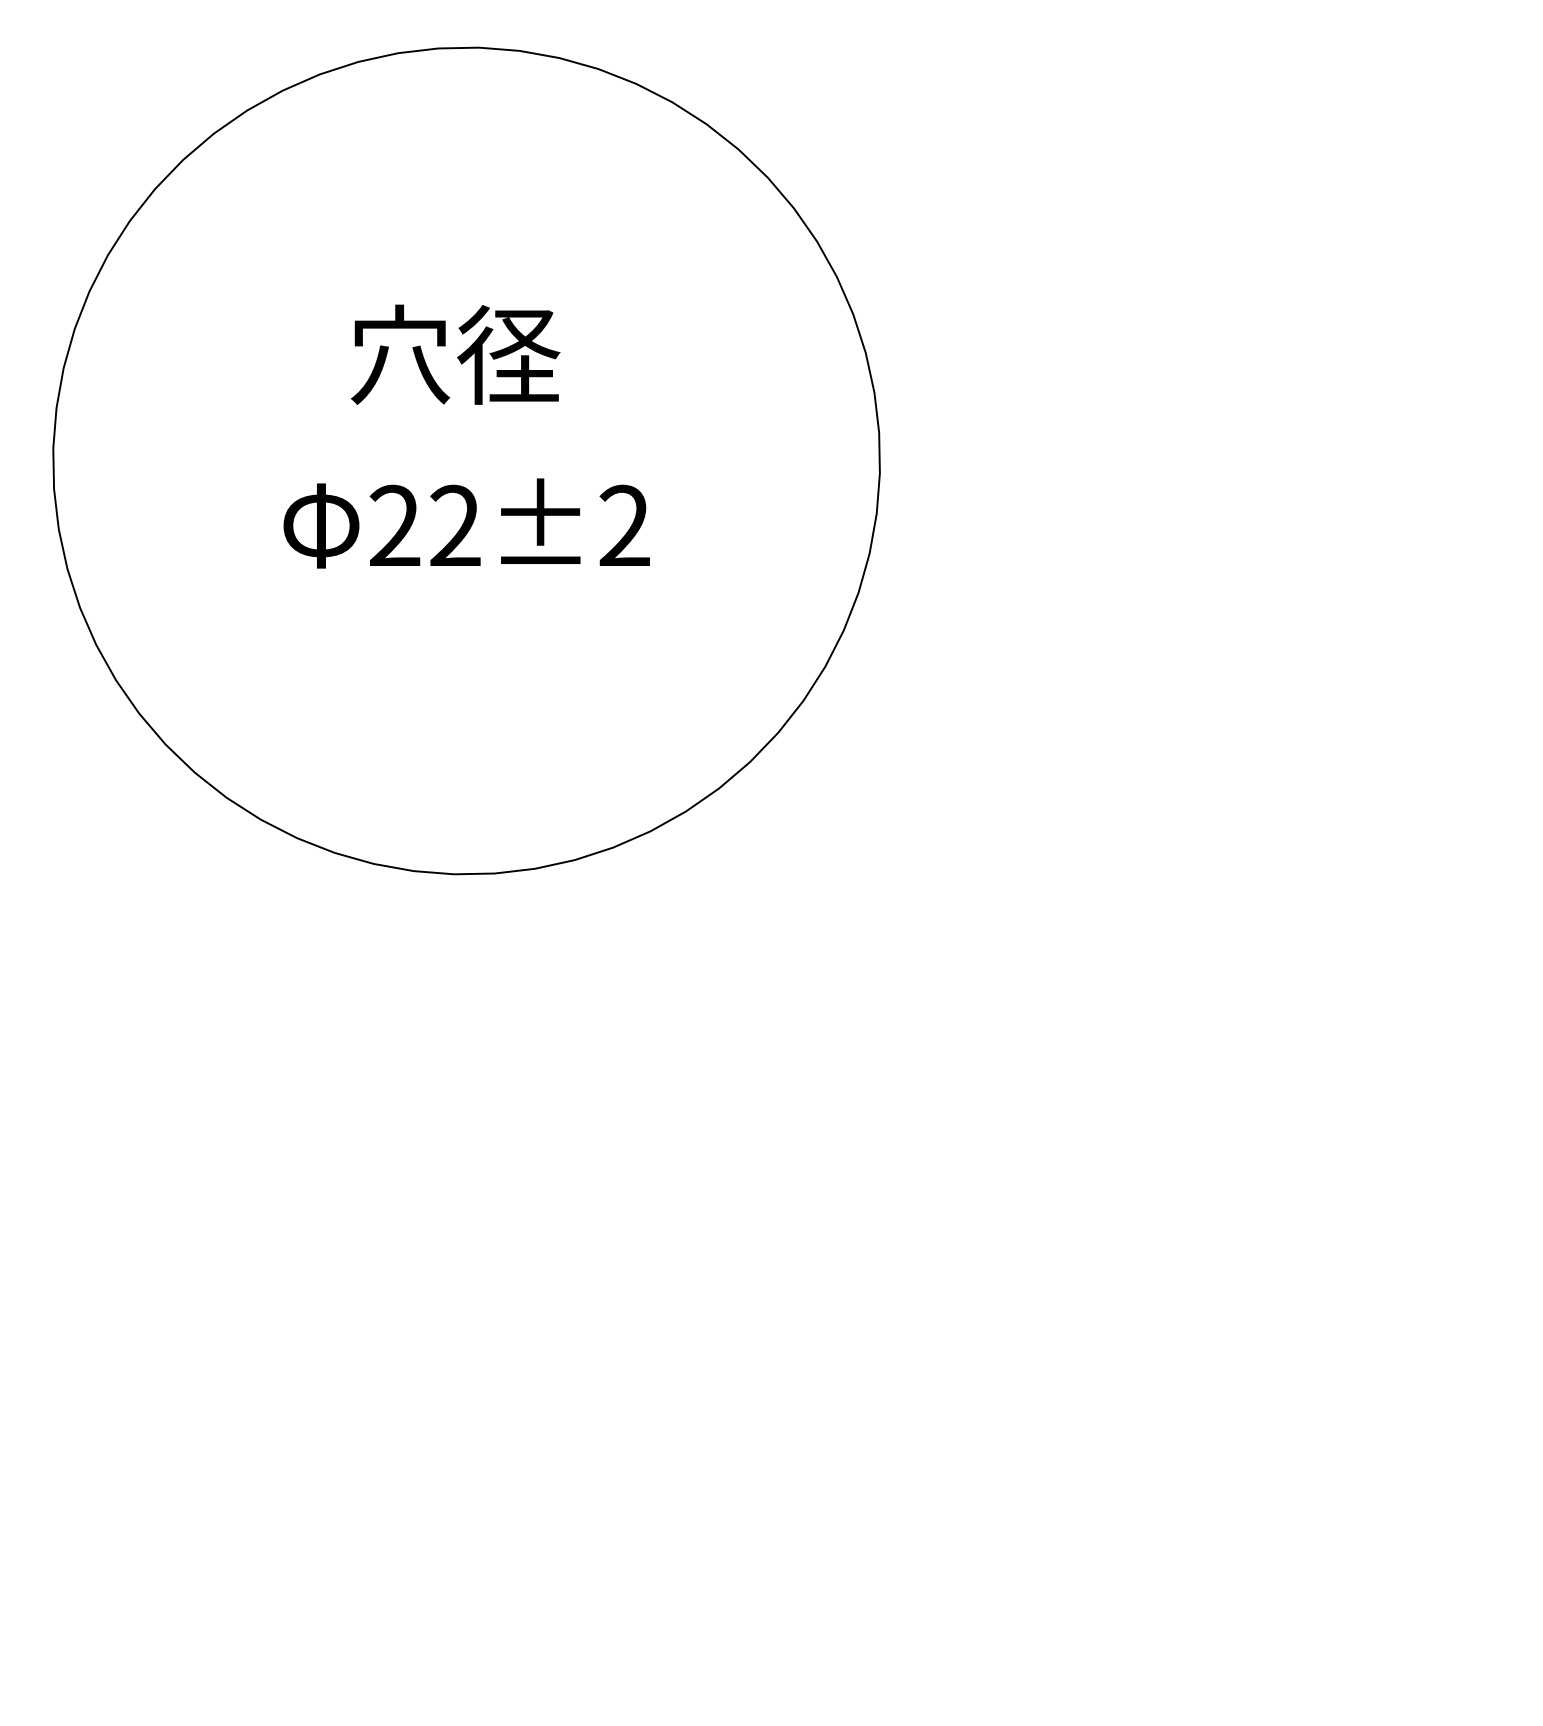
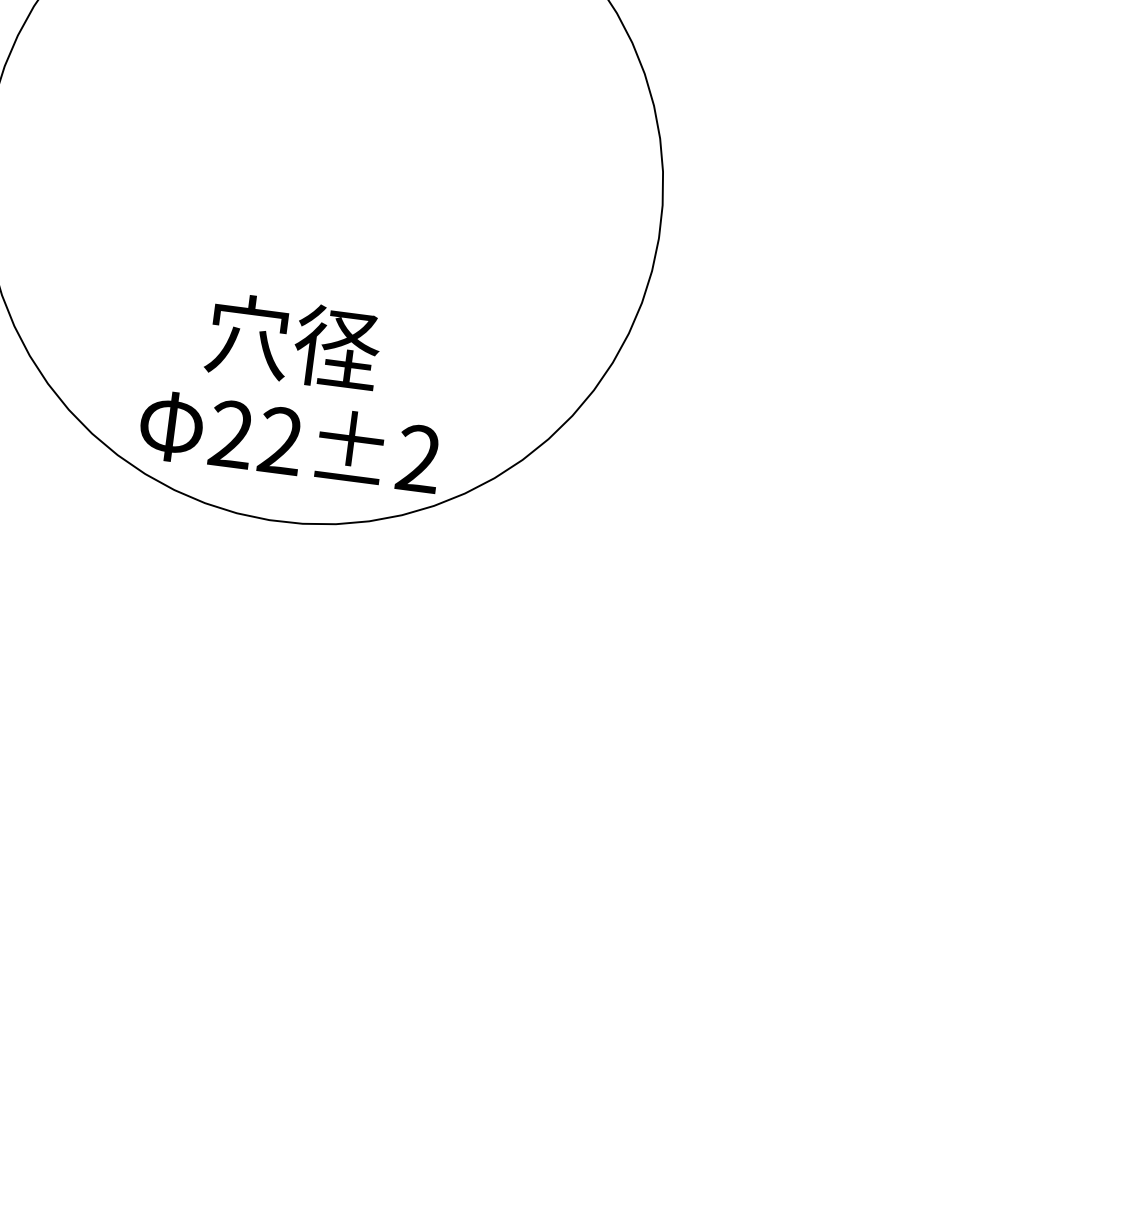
text: (455, 354) -> (293, 341), moved
text: (466, 523) -> (290, 440), moved

